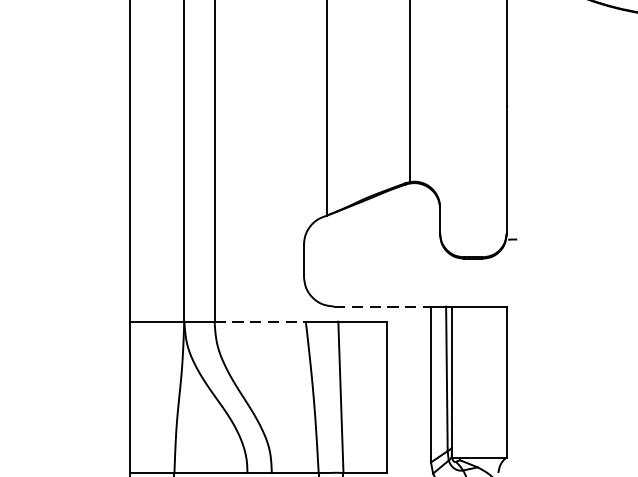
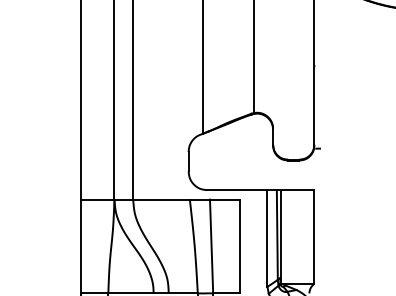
line: (382, 307) -> (237, 190), dashed -> solid
line: (261, 321) -> (162, 199), dashed -> solid

